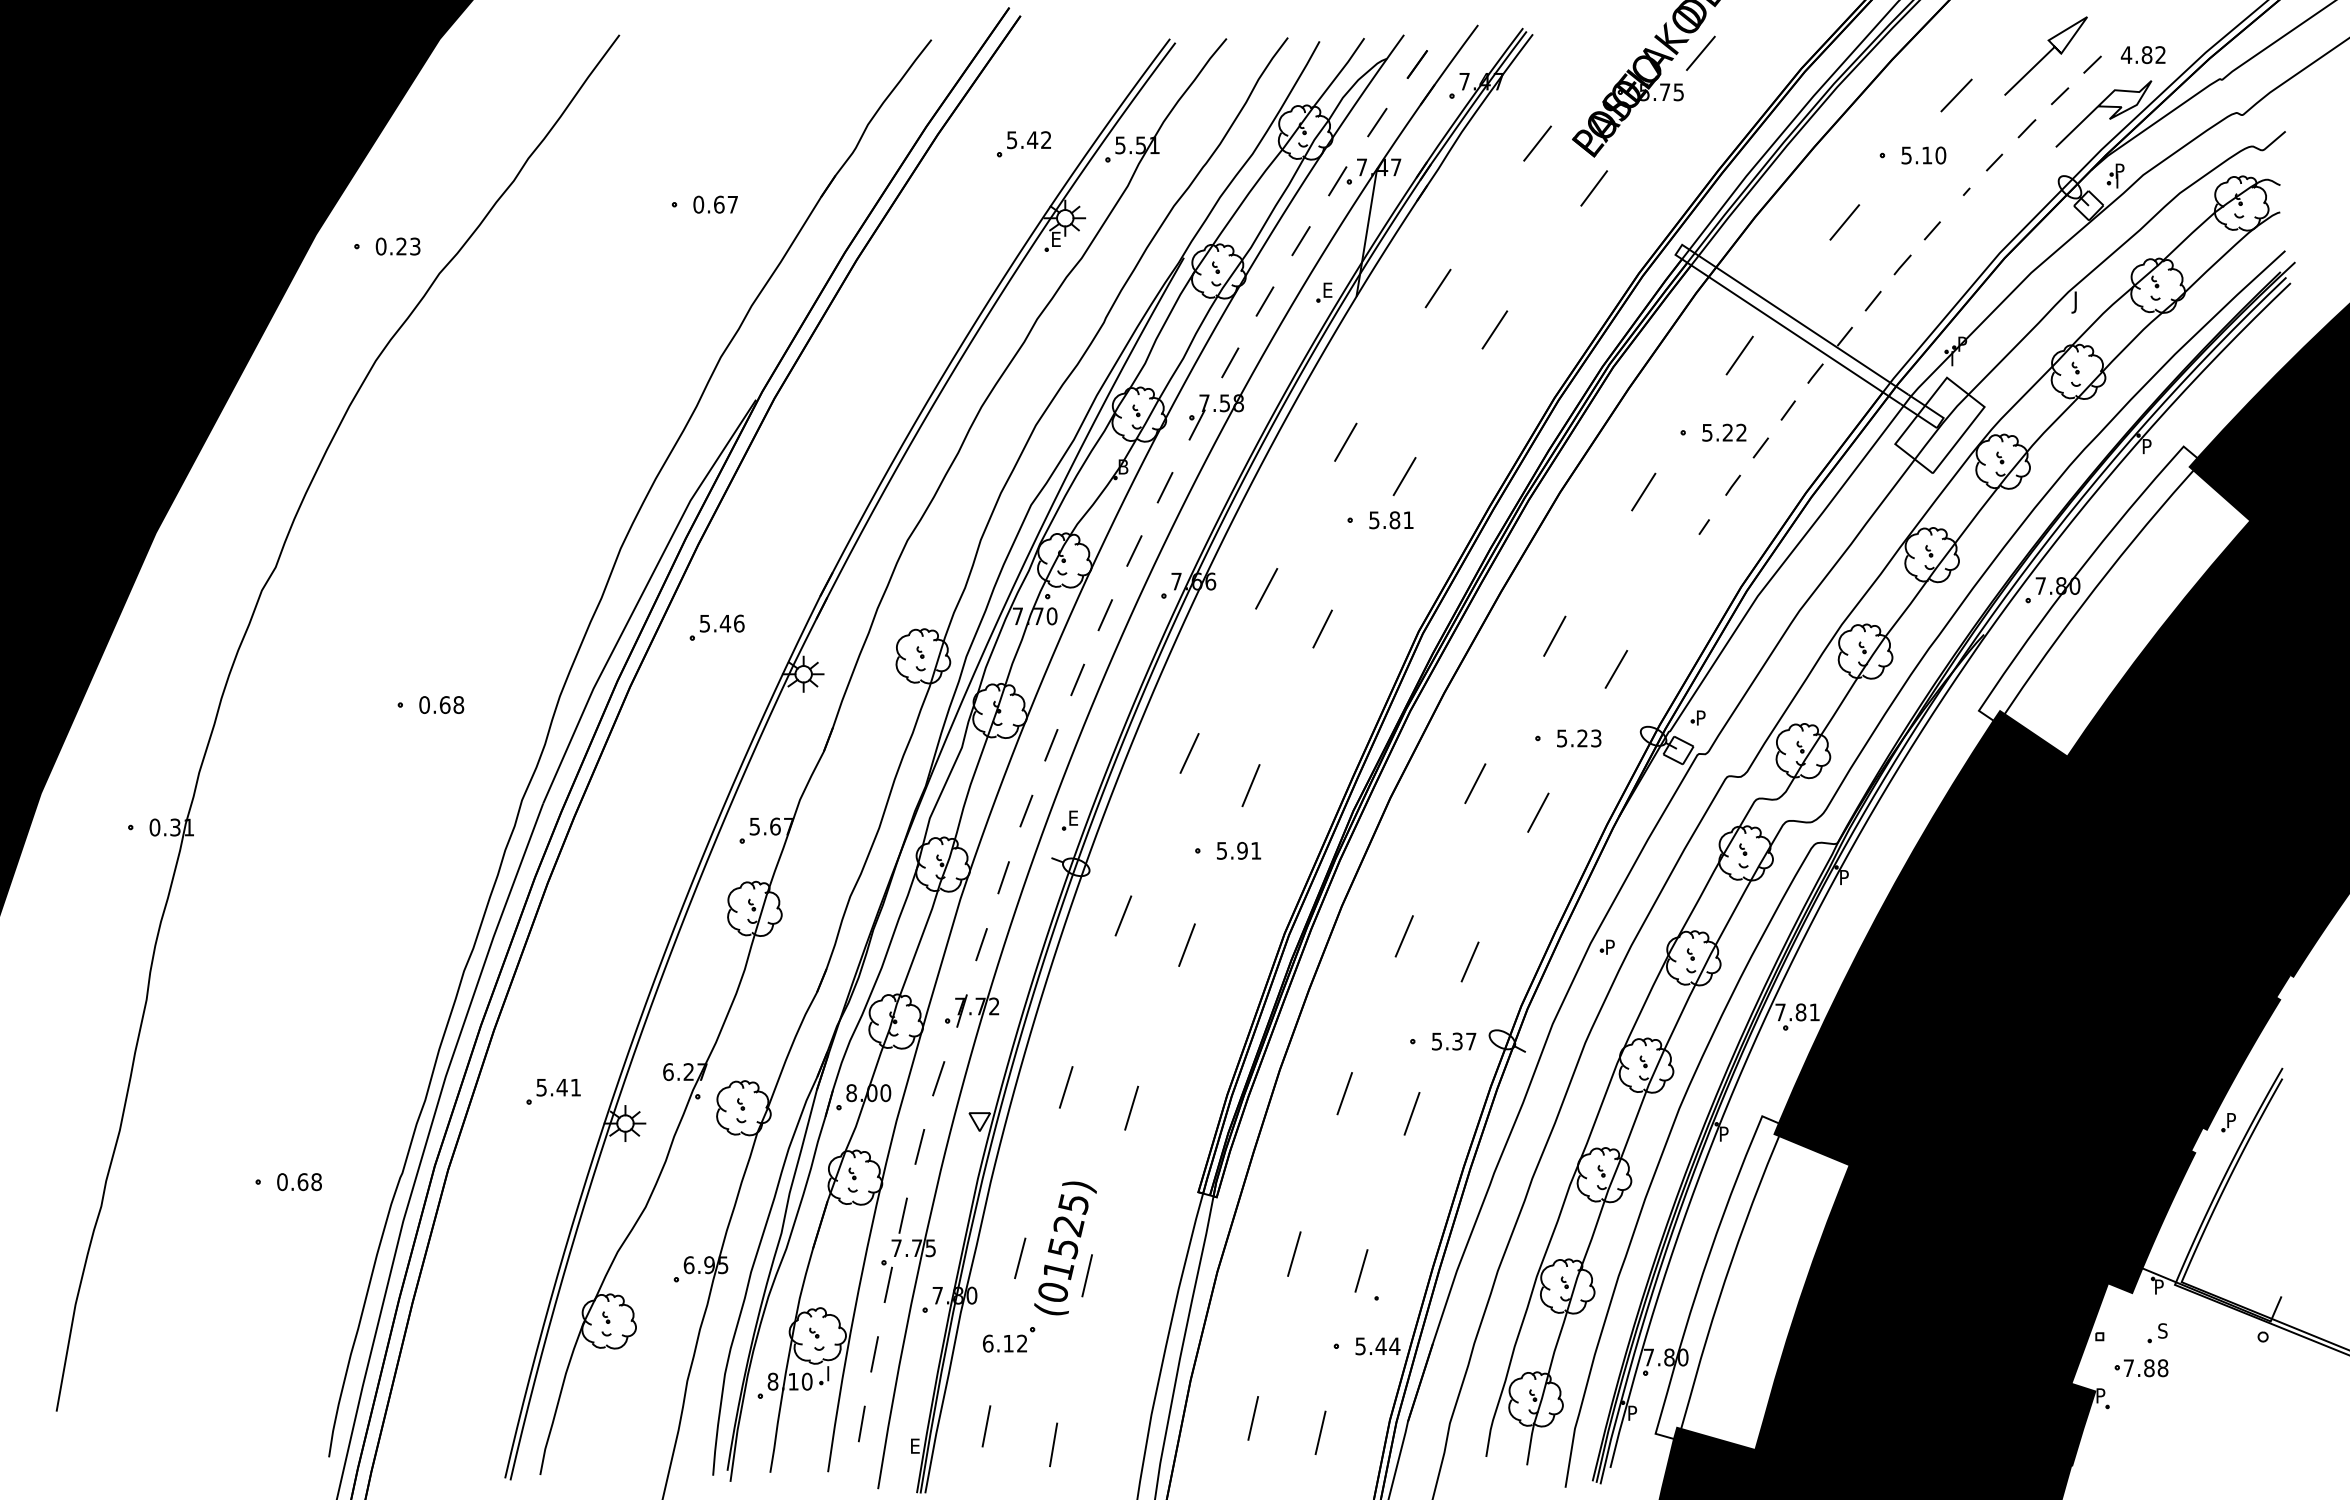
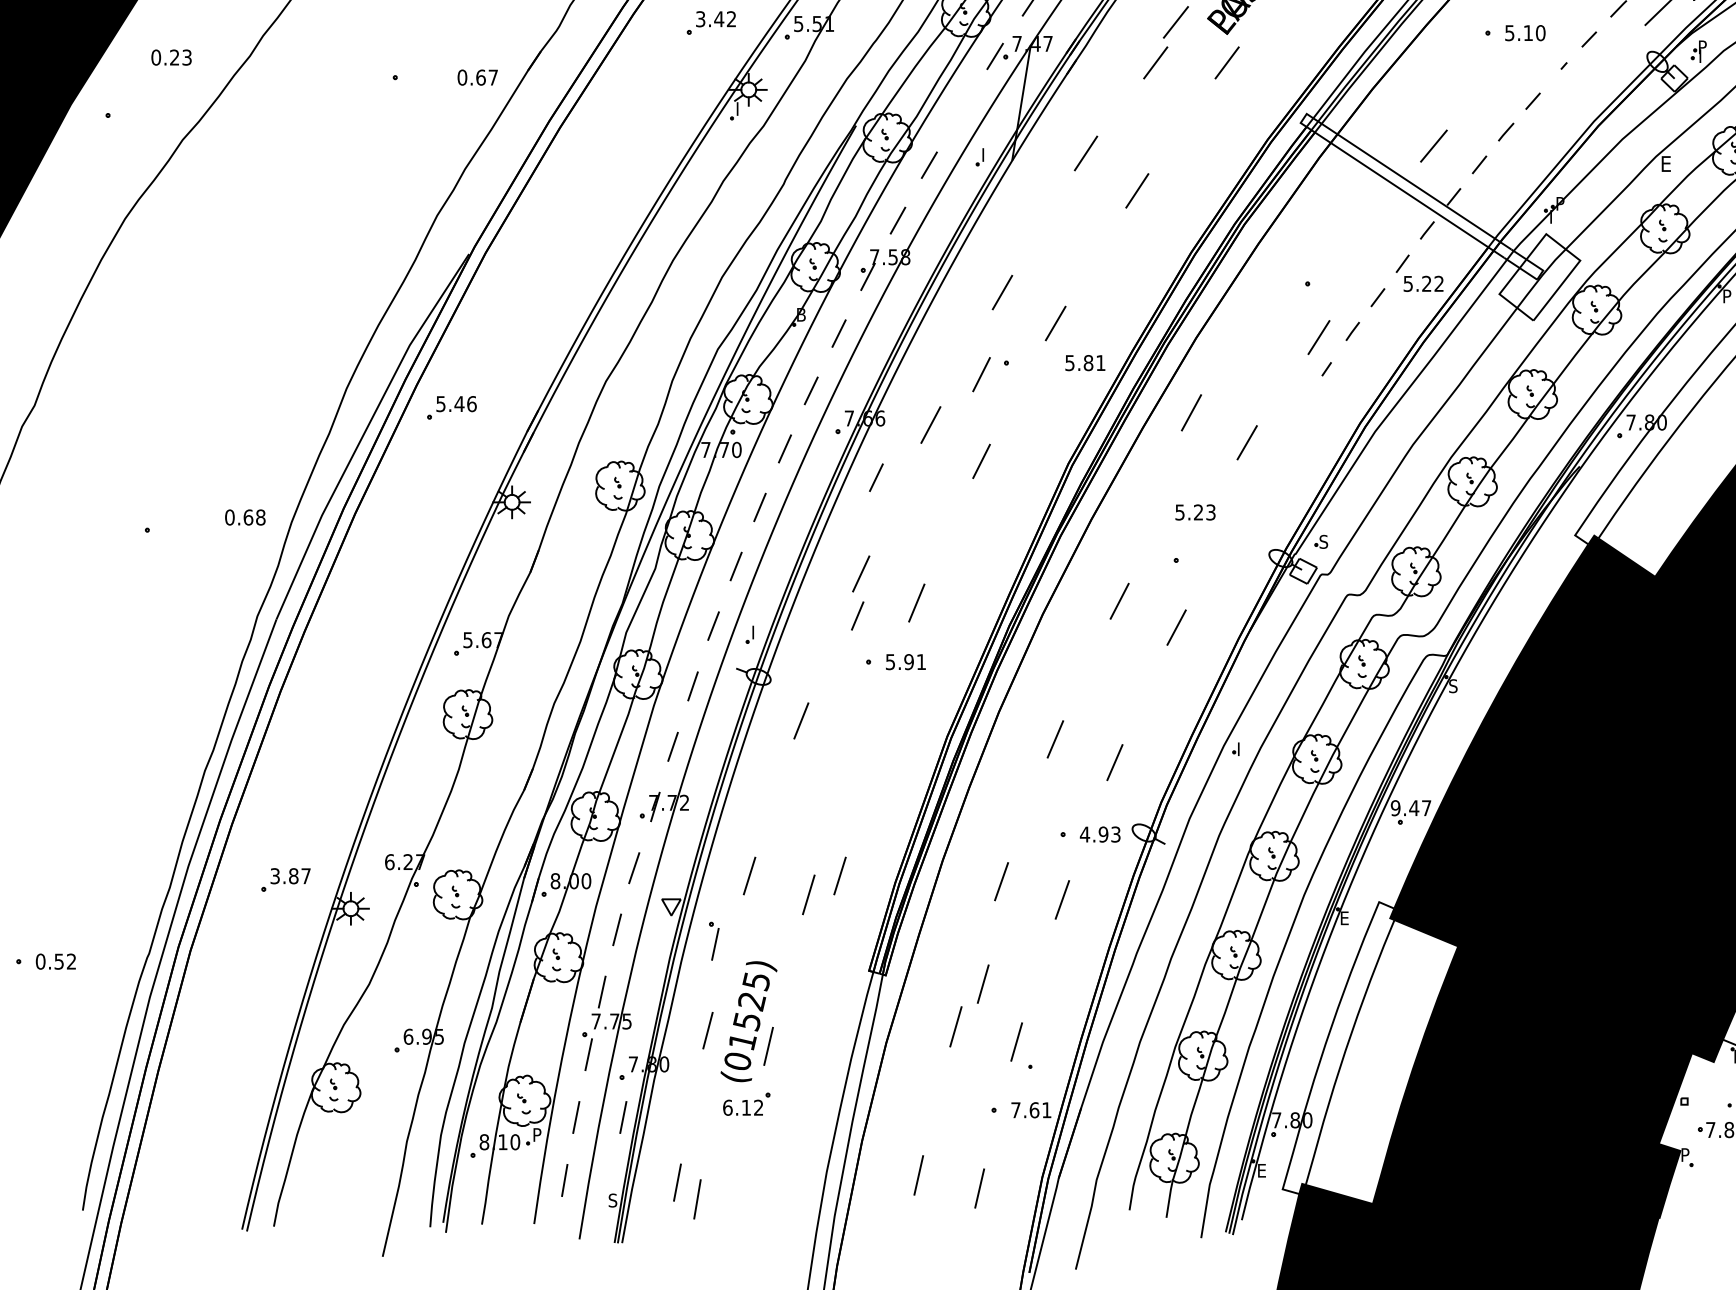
text: (1012, 139) -> (701, 18), 5.42 -> 3.42
line: (1514, 188) -> (1155, 62), added
text: (715, 204) -> (477, 77), moved
line: (1844, 222) -> (1433, 146), moved
text: (1056, 238) -> (740, 108), E -> I
line: (1300, 241) -> (961, 110), removed
text: (397, 246) -> (170, 57), moved
text: (1328, 289) -> (986, 154), E -> I
text: (2077, 302) -> (1664, 166), J -> E
line: (1739, 355) -> (1358, 214), removed
text: (1724, 432) -> (1423, 283), moved
line: (1643, 491) -> (1318, 337), moved
text: (1391, 520) -> (1085, 363), moved
line: (1322, 532) -> (981, 374), added
part: (716, 627) -> (451, 407), moved
line: (1554, 635) -> (1191, 412), moved
line: (1206, 646) -> (876, 477), added
line: (1616, 669) -> (1247, 442), moved
text: (441, 704) -> (245, 517), moved
text: (1700, 717) -> (1323, 541), P -> S
text: (1579, 738) -> (1195, 512), moved
line: (1185, 799) -> (857, 615), added
text: (1074, 817) -> (757, 631), E -> I
text: (1843, 877) -> (1452, 686), P -> S
text: (1611, 943) -> (1242, 745), P -> I
line: (1186, 944) -> (858, 746), removed
text: (1797, 1012) -> (1411, 808), 7.81 -> 9.47
text: (1453, 1041) -> (1099, 834), 5.37 -> 4.93
text: (558, 1087) -> (290, 876), 5.41 -> 3.87
line: (1166, 1087) -> (840, 876), added
text: (1724, 1133) -> (1345, 917), P -> E
part: (1026, 1159) -> (713, 941), added
text: (309, 1182) -> (65, 962), 0.68 -> 0.52
line: (1324, 1206) -> (983, 983), added
part: (1009, 1339) -> (747, 1104), moved
text: (1377, 1346) -> (1031, 1110), 5.44 -> 7.61
line: (926, 1354) -> (623, 1117), added
text: (832, 1370) -> (538, 1132), I -> P
text: (1633, 1412) -> (1262, 1170), P -> E
line: (1053, 1444) -> (697, 1199), moved
text: (914, 1445) -> (612, 1199), E -> S

